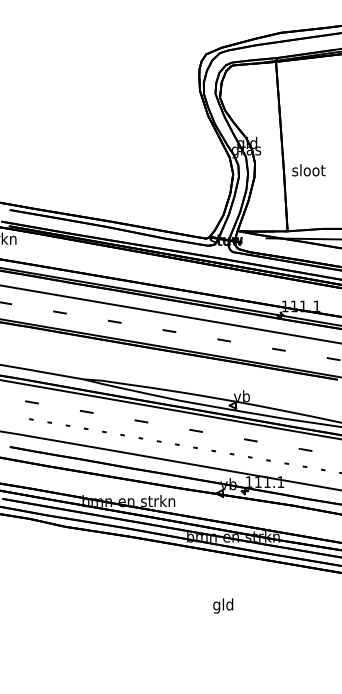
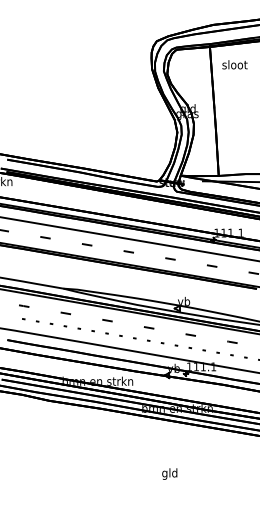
text: (308, 170) -> (234, 64), moved
text: (223, 605) -> (169, 473), moved

